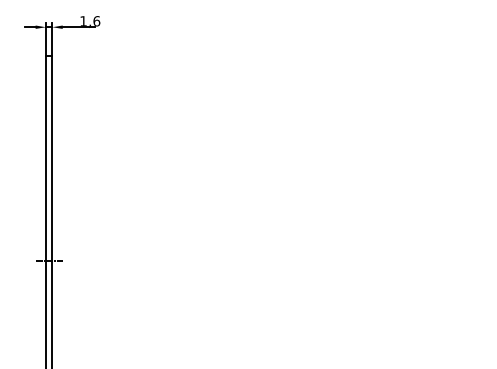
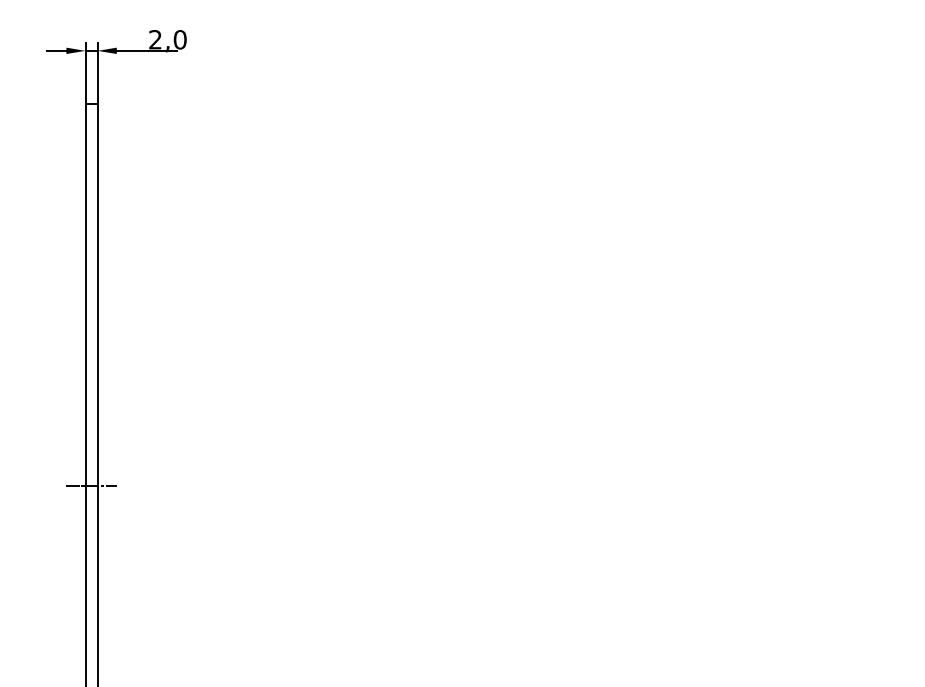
text: (90, 21) -> (168, 40), 1,6 -> 2,0

